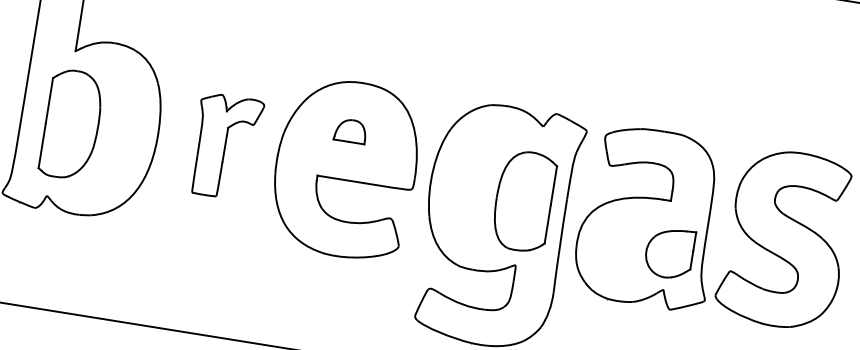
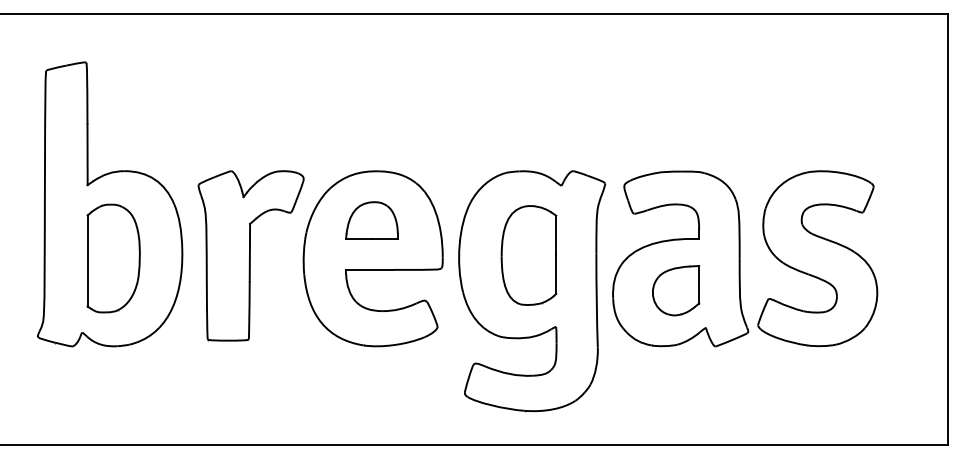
part: (71, 124) -> (113, 258), moved
part: (350, 130) -> (371, 220), size x1.67
part: (225, 146) -> (250, 255), size x1.67
part: (523, 201) -> (528, 255), moved
part: (670, 253) -> (676, 290), moved

